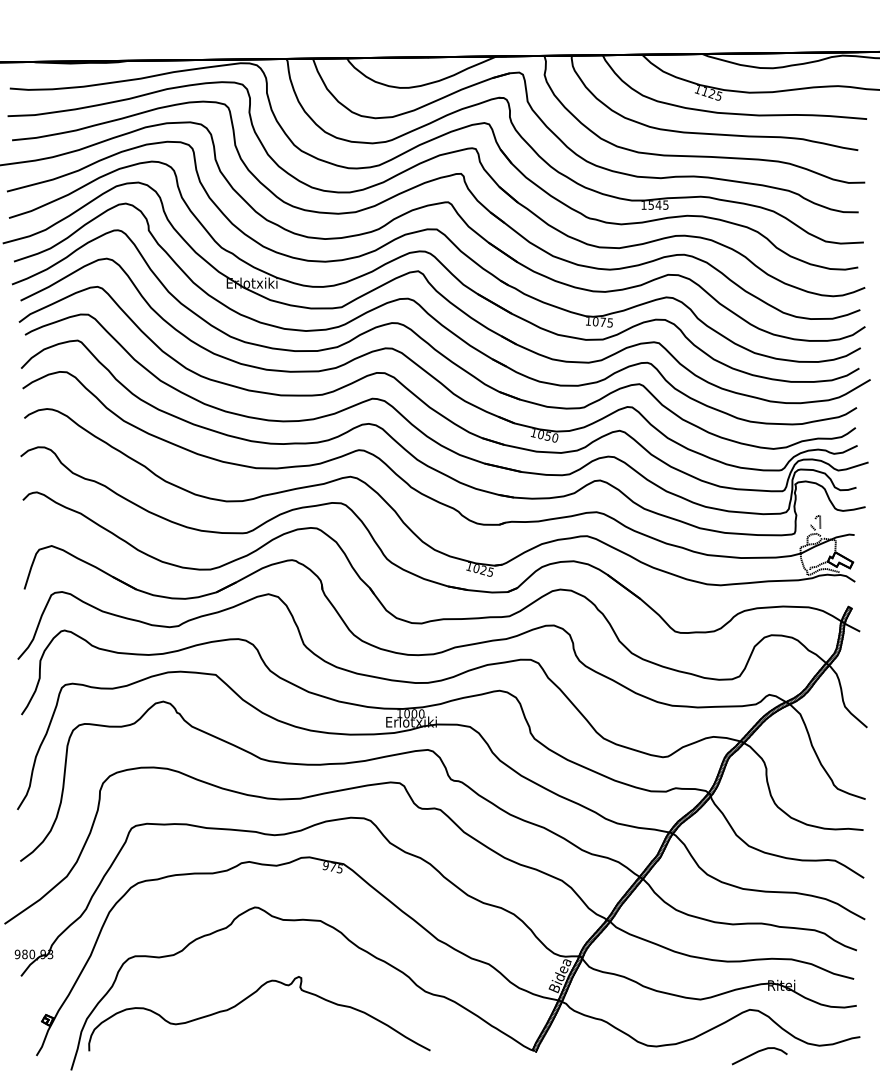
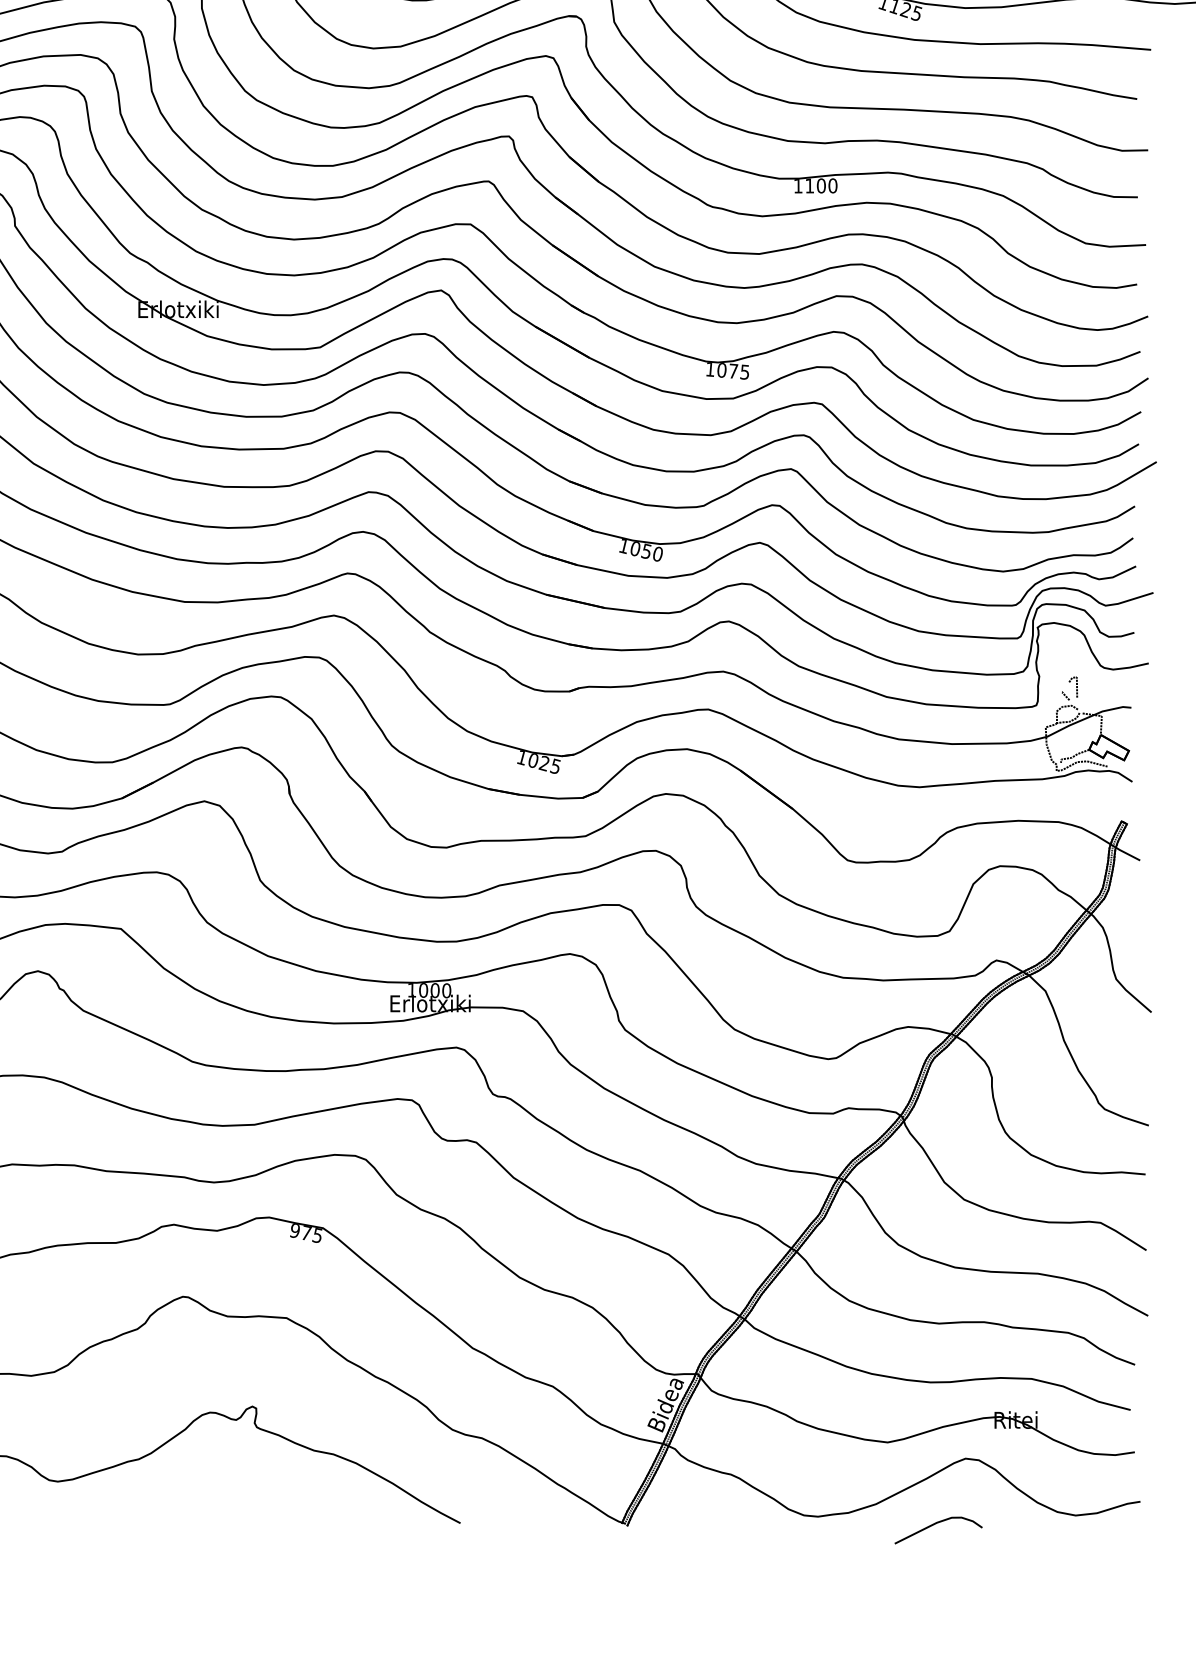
text: (658, 204) -> (821, 184), 1545 -> 1100
curve: (758, 1052) -> (936, 1524), moved

